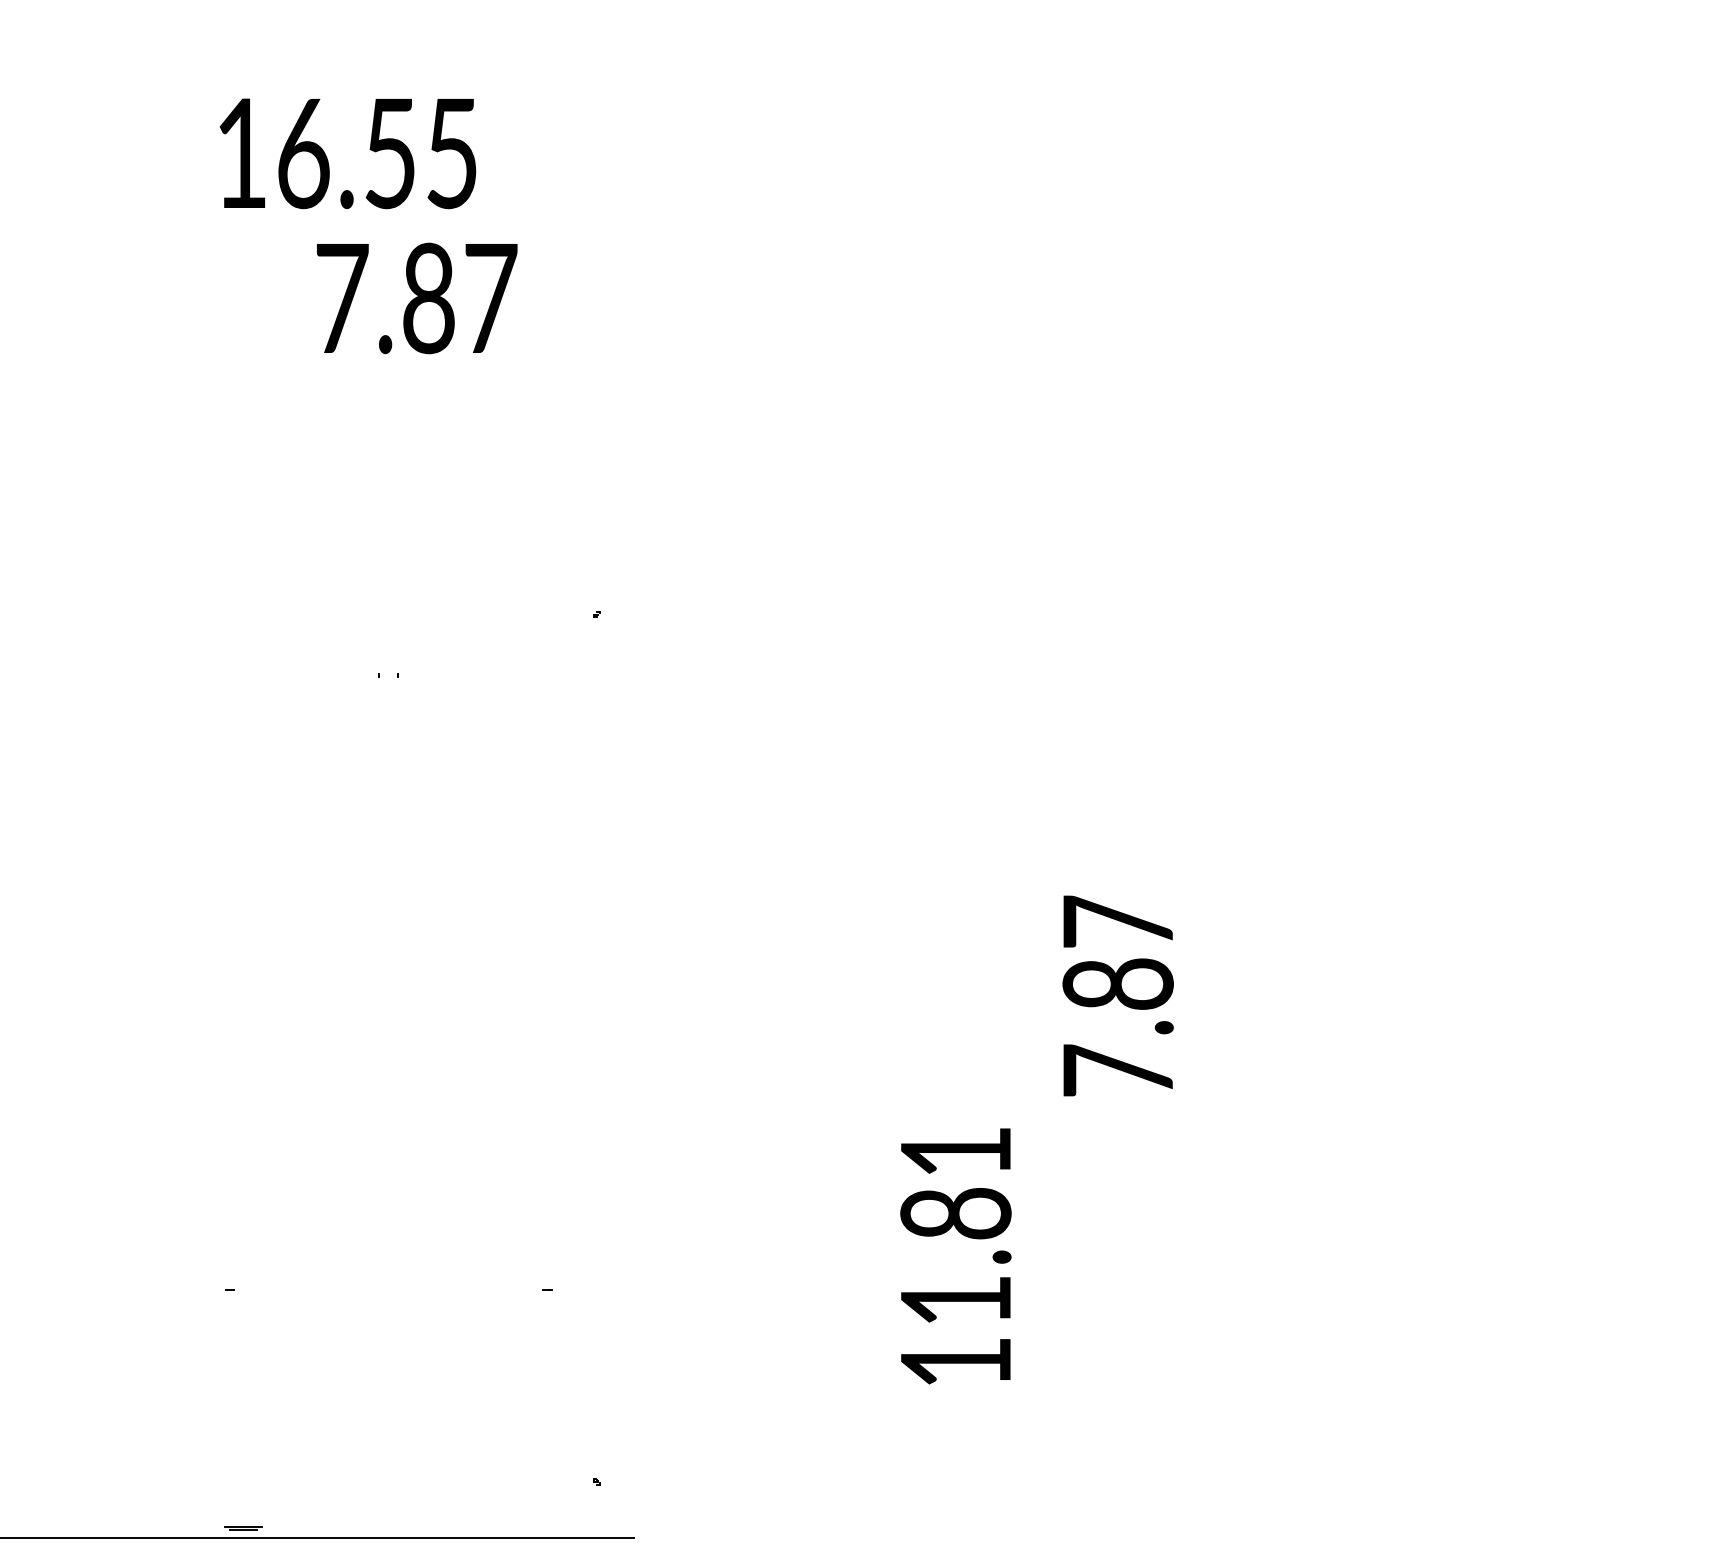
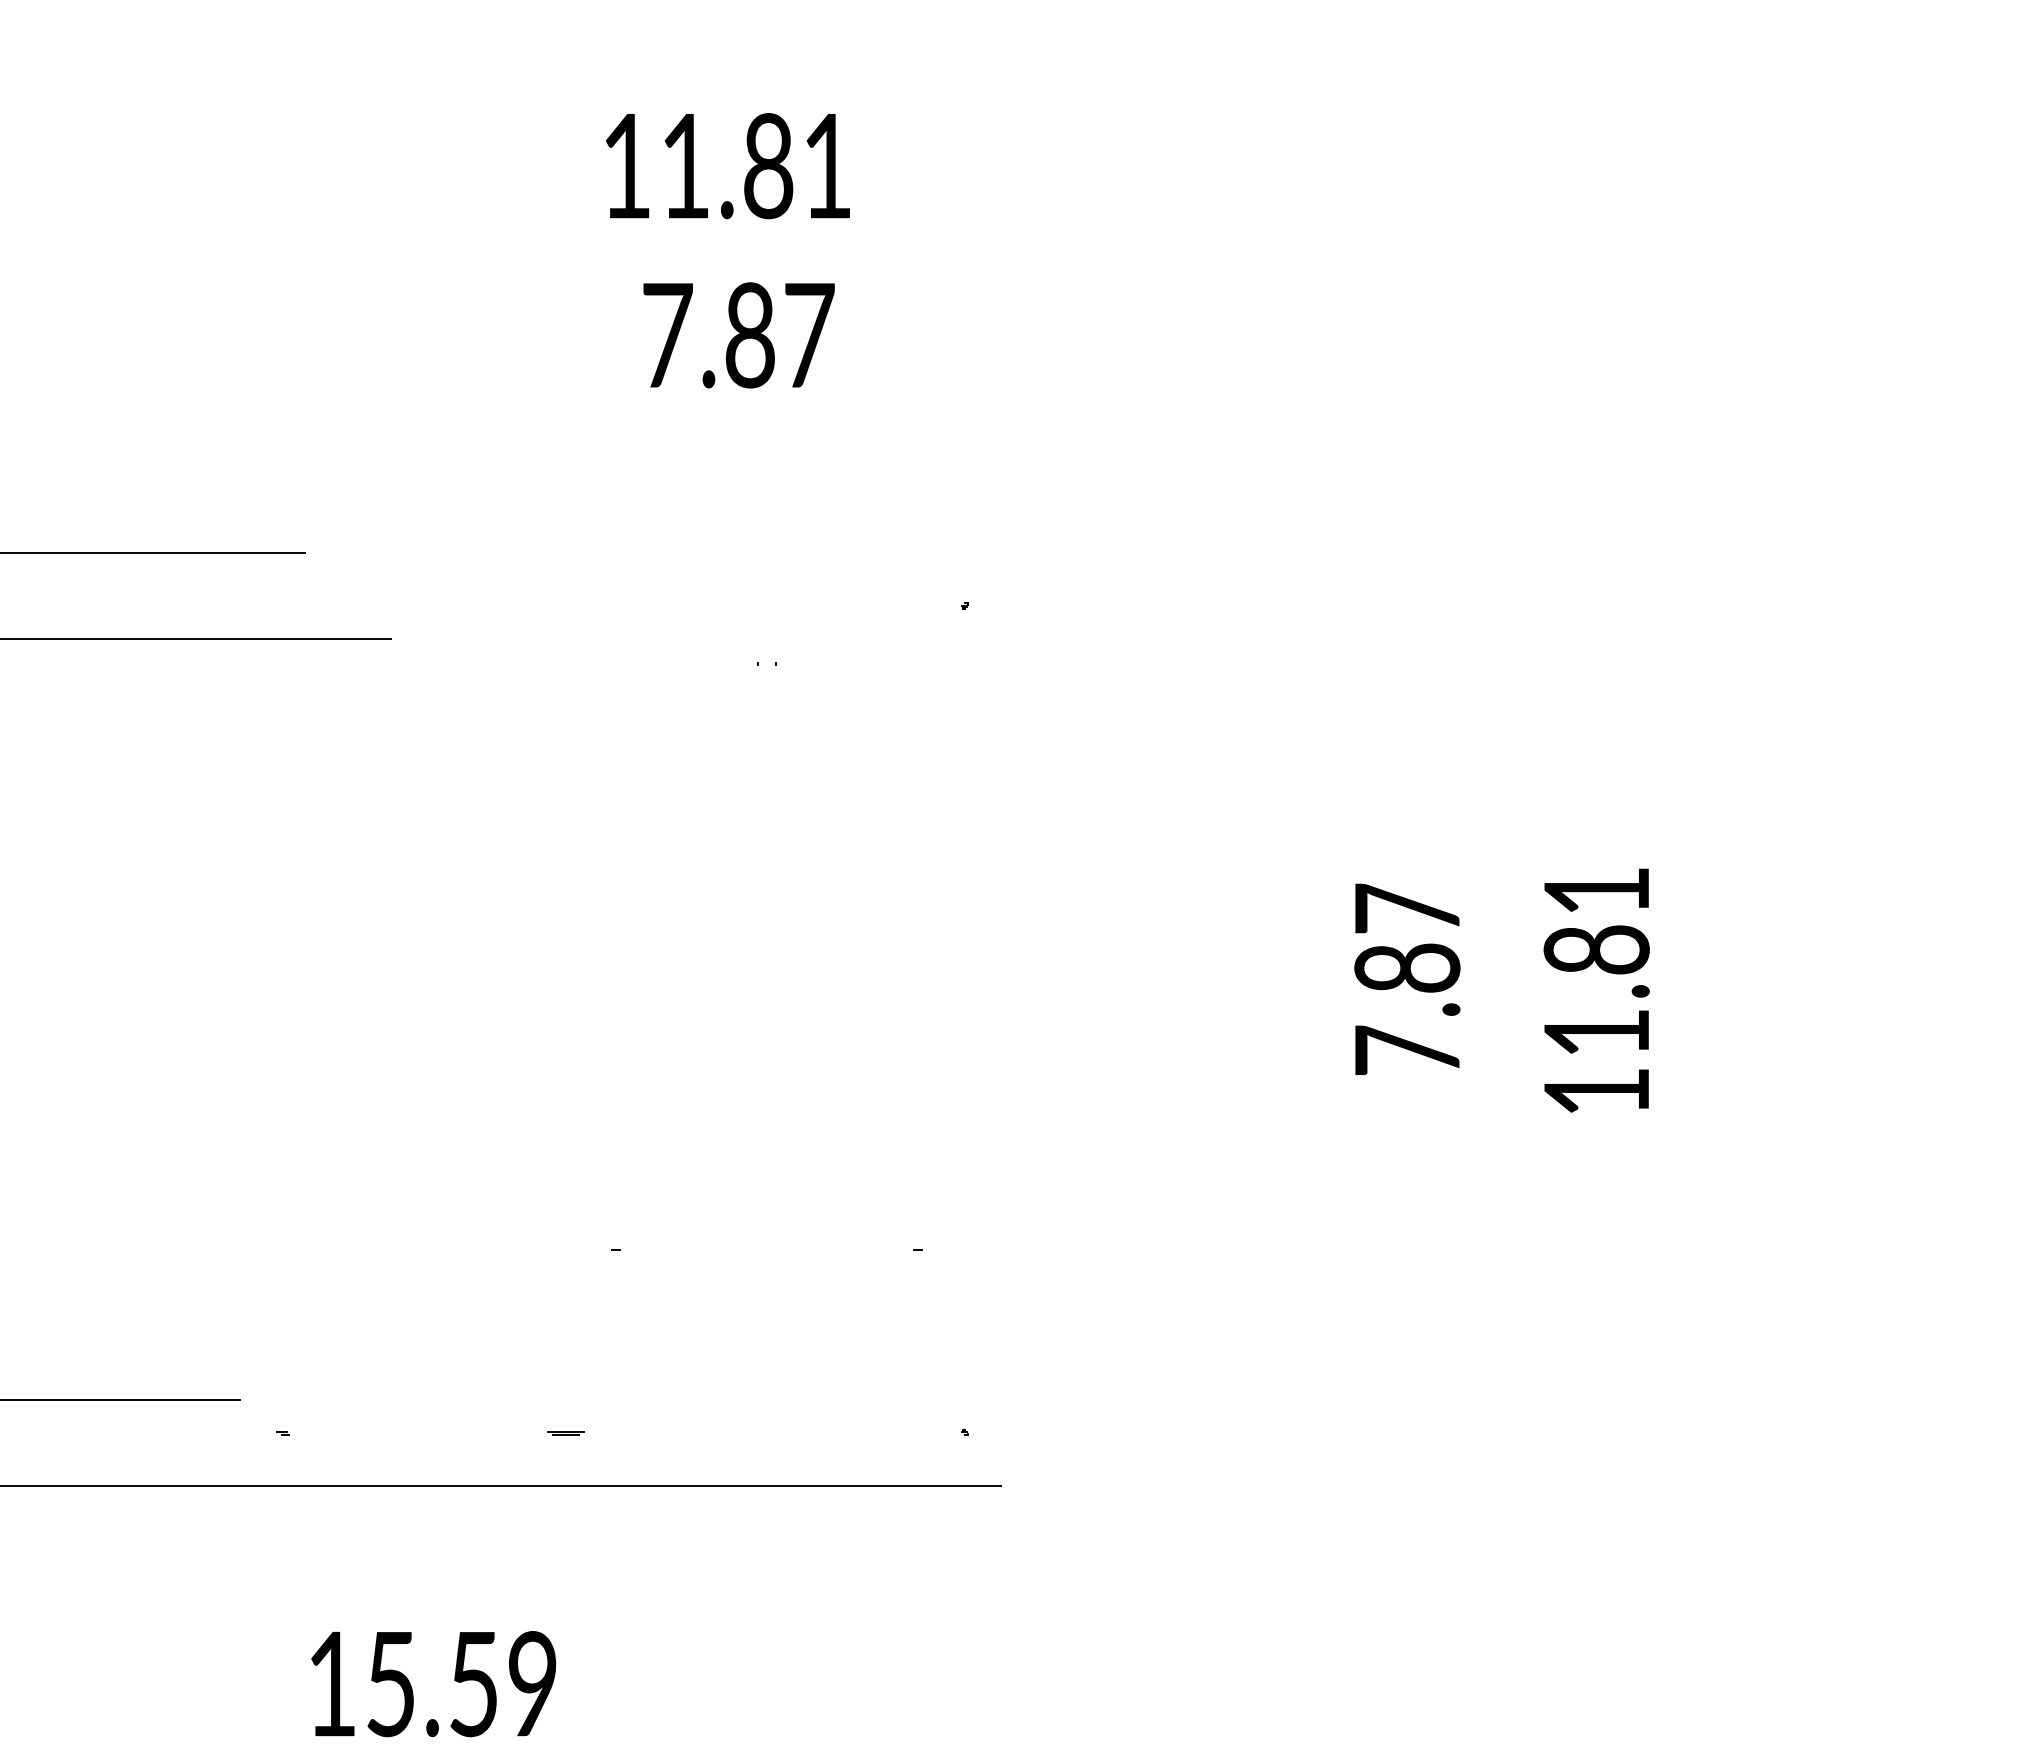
text: (376, 153) -> (755, 166), 16.55 -> 11.81
text: (416, 298) -> (738, 335), moved
text: (1118, 995) -> (1407, 978), moved
text: (955, 1256) -> (1596, 990), moved
line: (243, 1526) -> (565, 1432), moved

